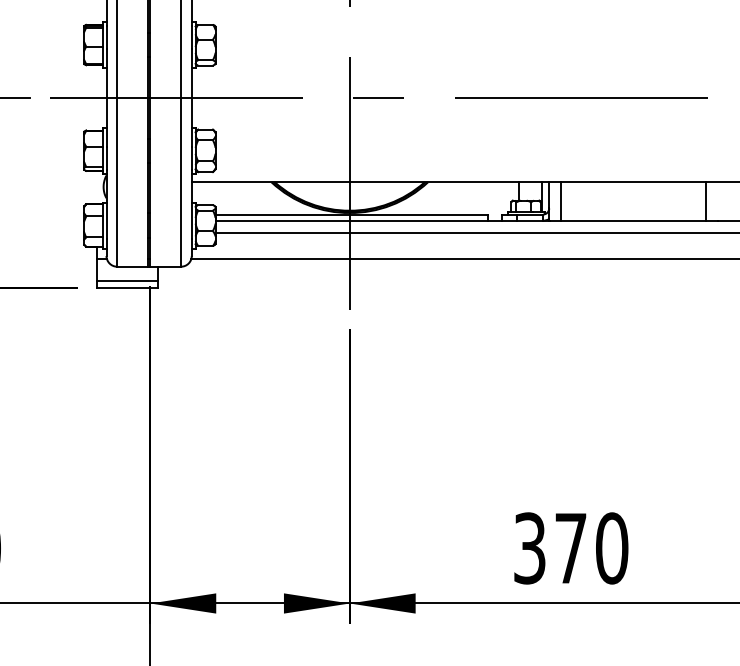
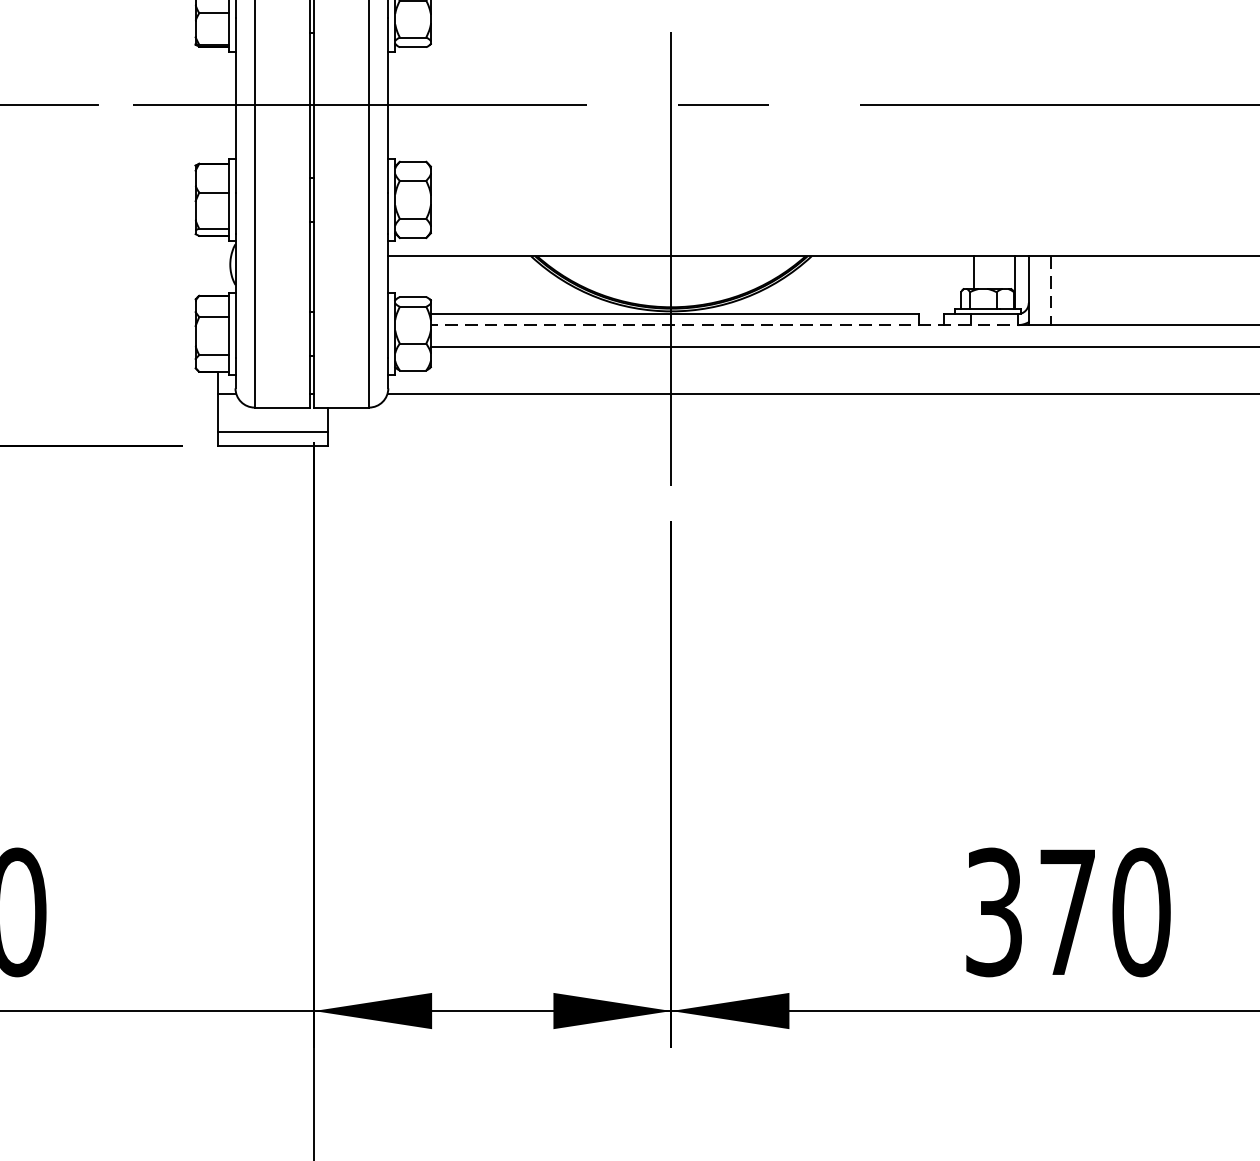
line: (561, 202) -> (1050, 292), solid -> dashed
line: (382, 220) -> (730, 324), solid -> dashed

